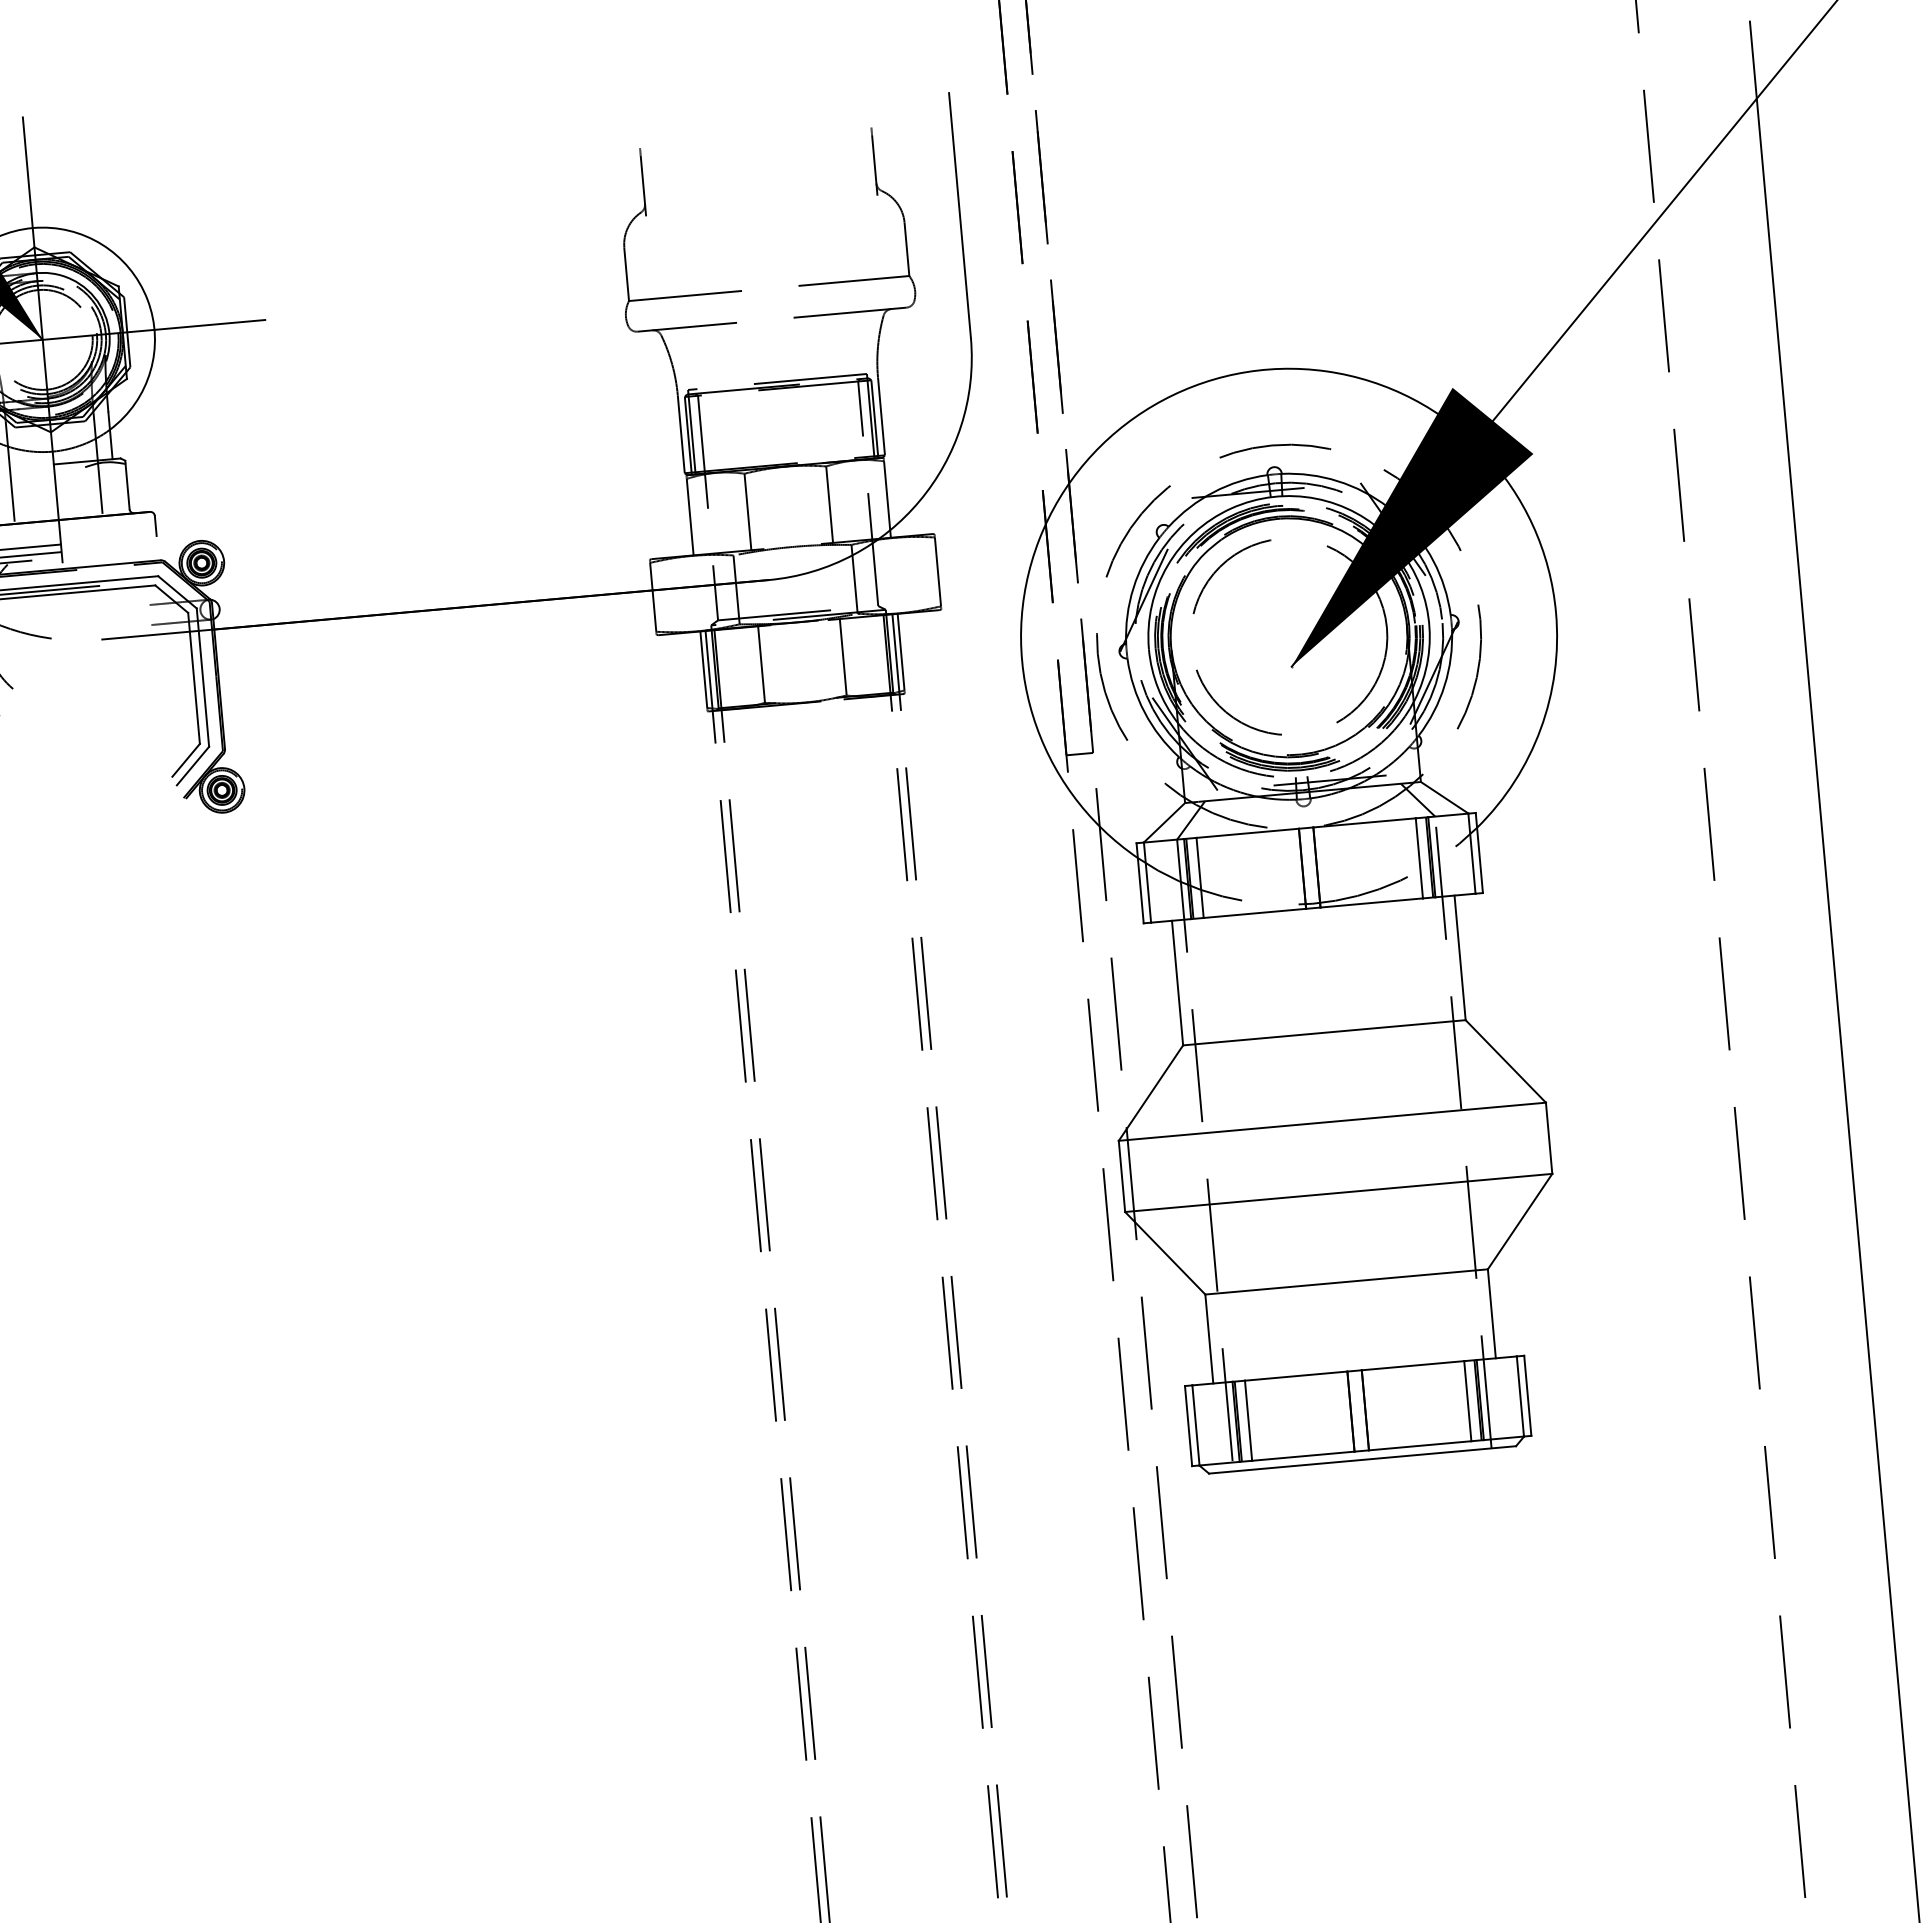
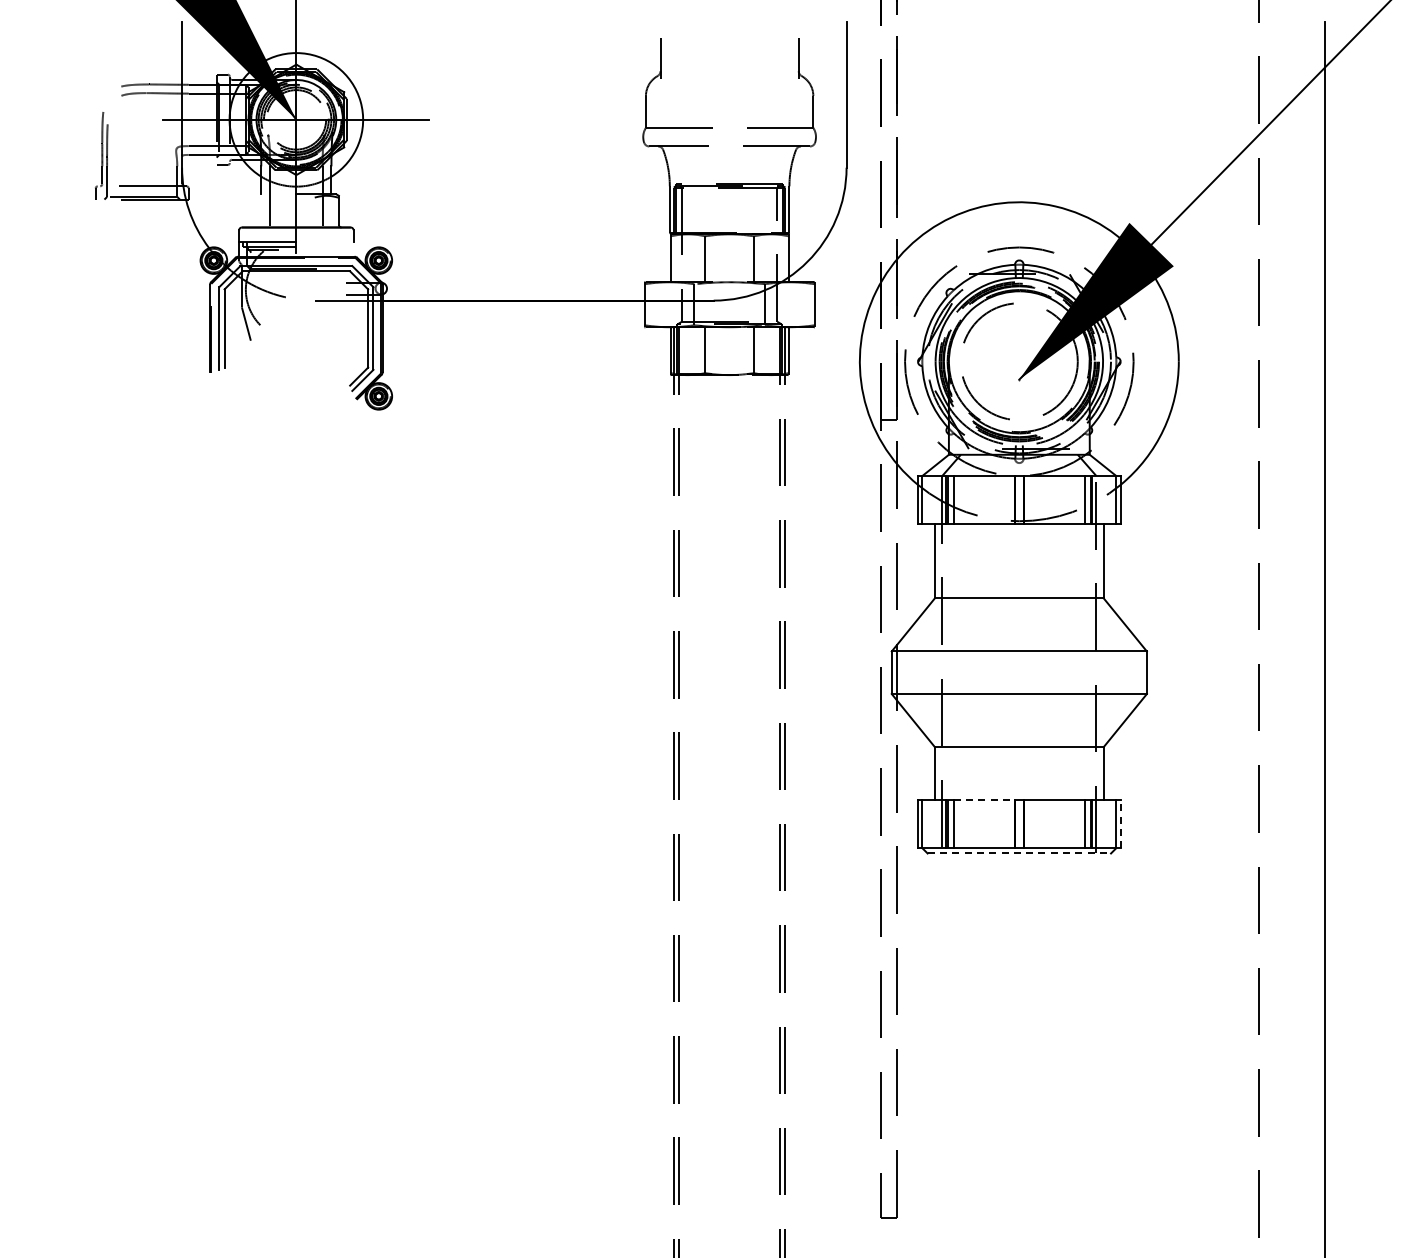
line: (1296, 1376) -> (984, 800), solid -> dashed
line: (1527, 1396) -> (1120, 824), solid -> dashed
line: (1362, 1459) -> (1019, 853), solid -> dashed

